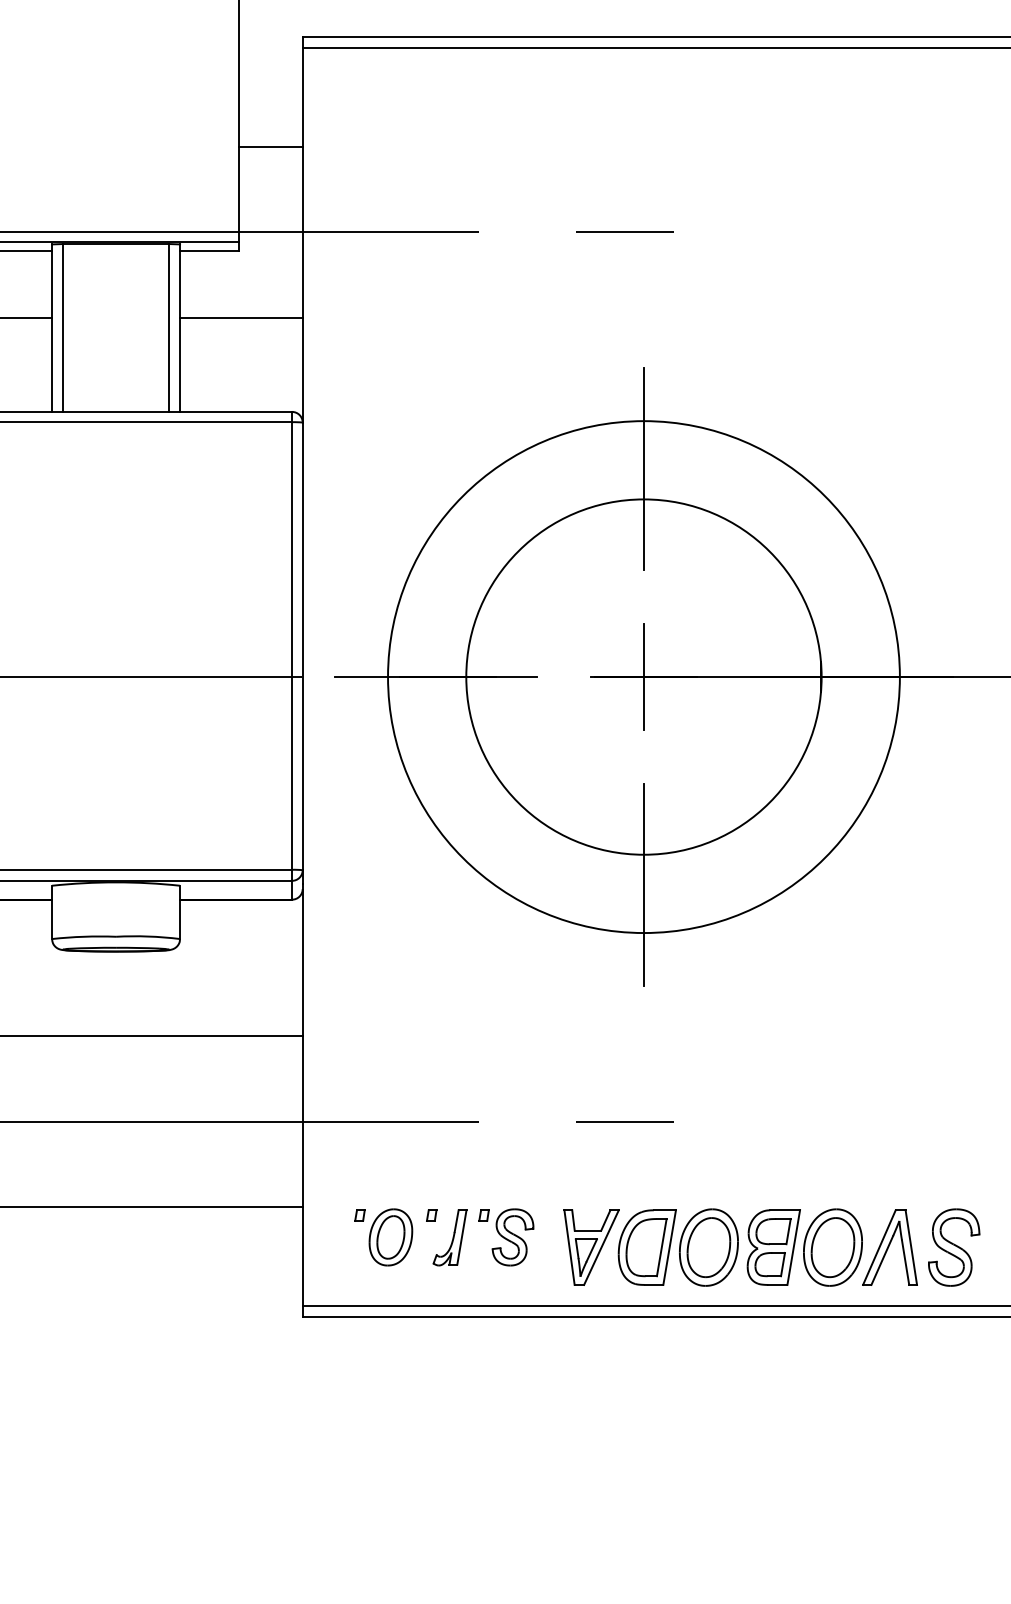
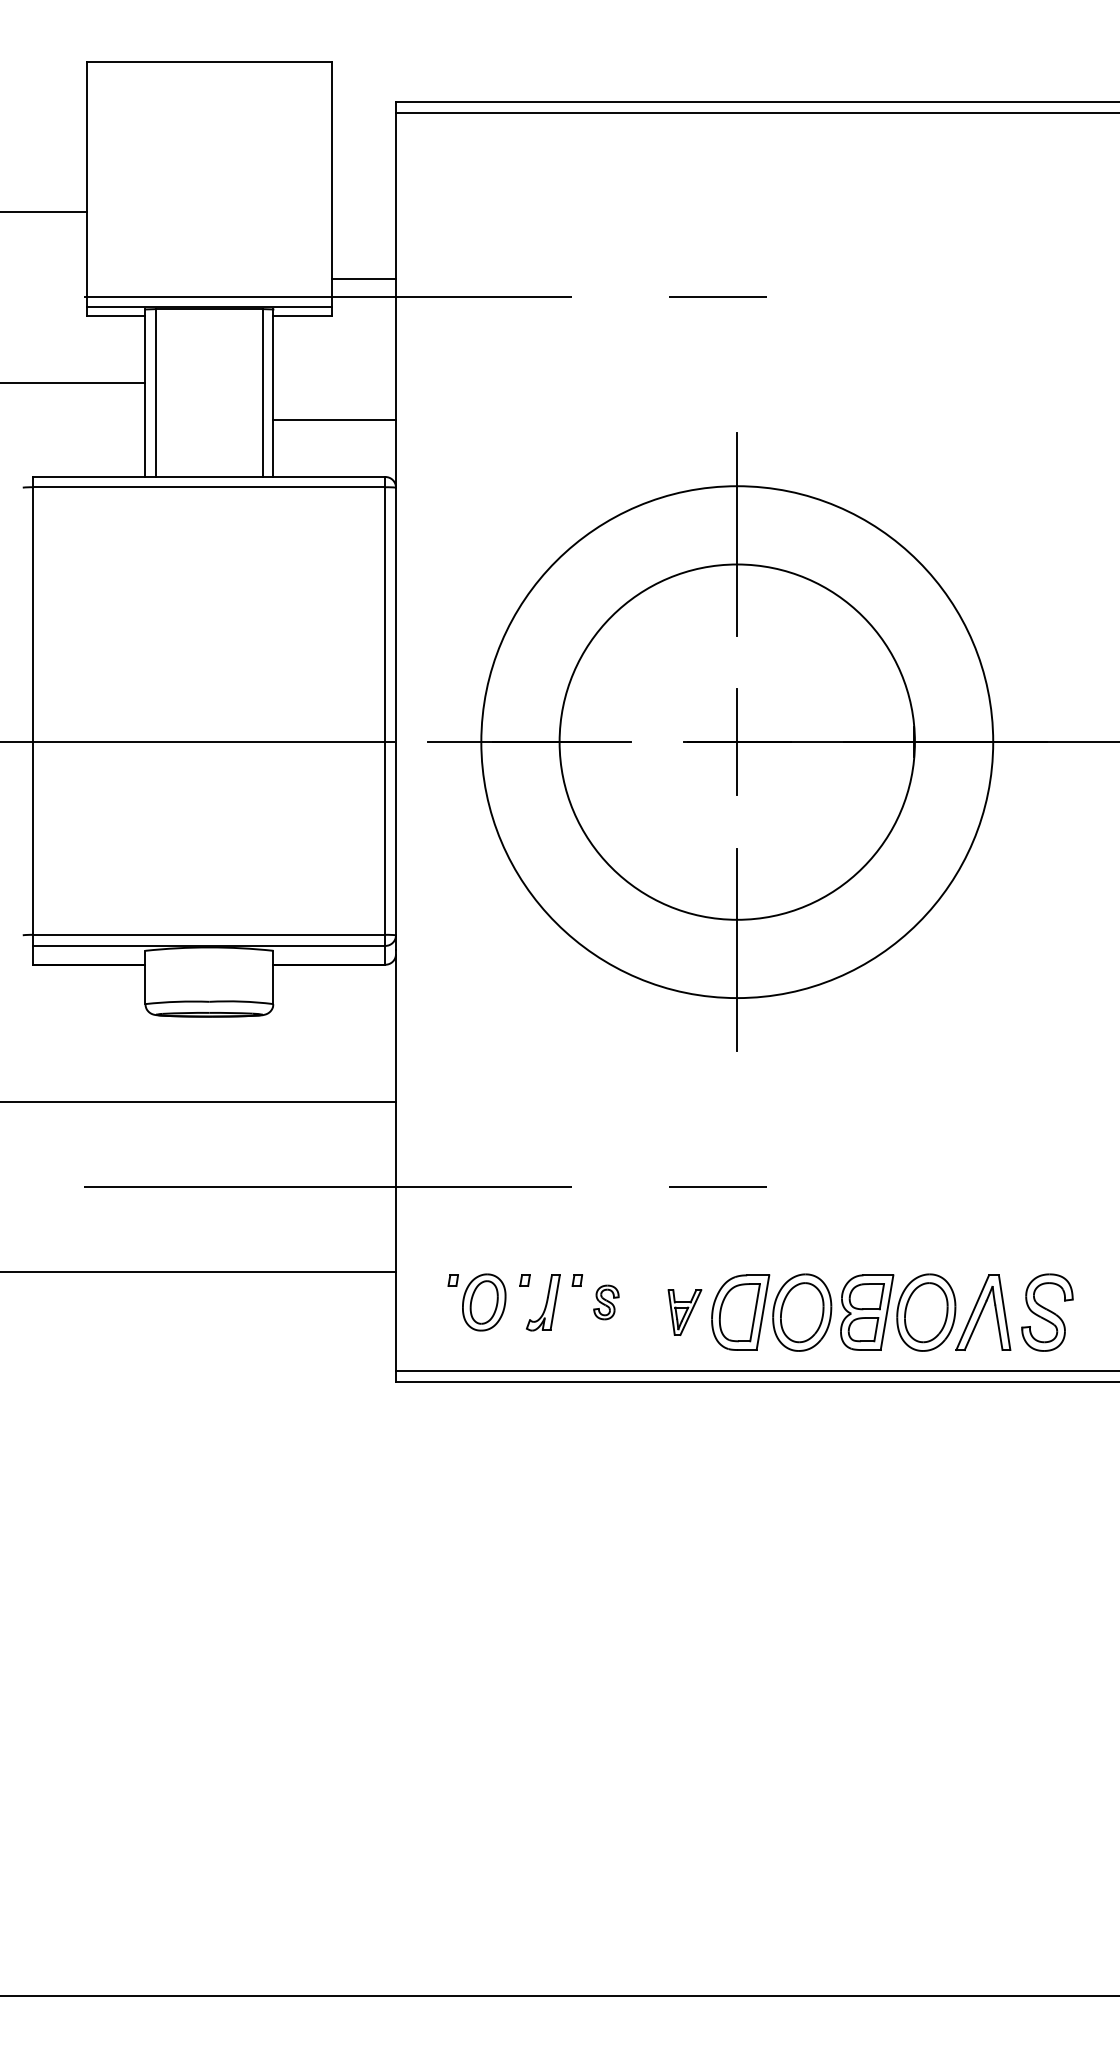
line: (271, 147) -> (364, 279), moved
line: (241, 317) -> (334, 419), moved
part: (513, 1237) -> (606, 1302), size x0.6
part: (591, 1247) -> (684, 1312), size x0.6

